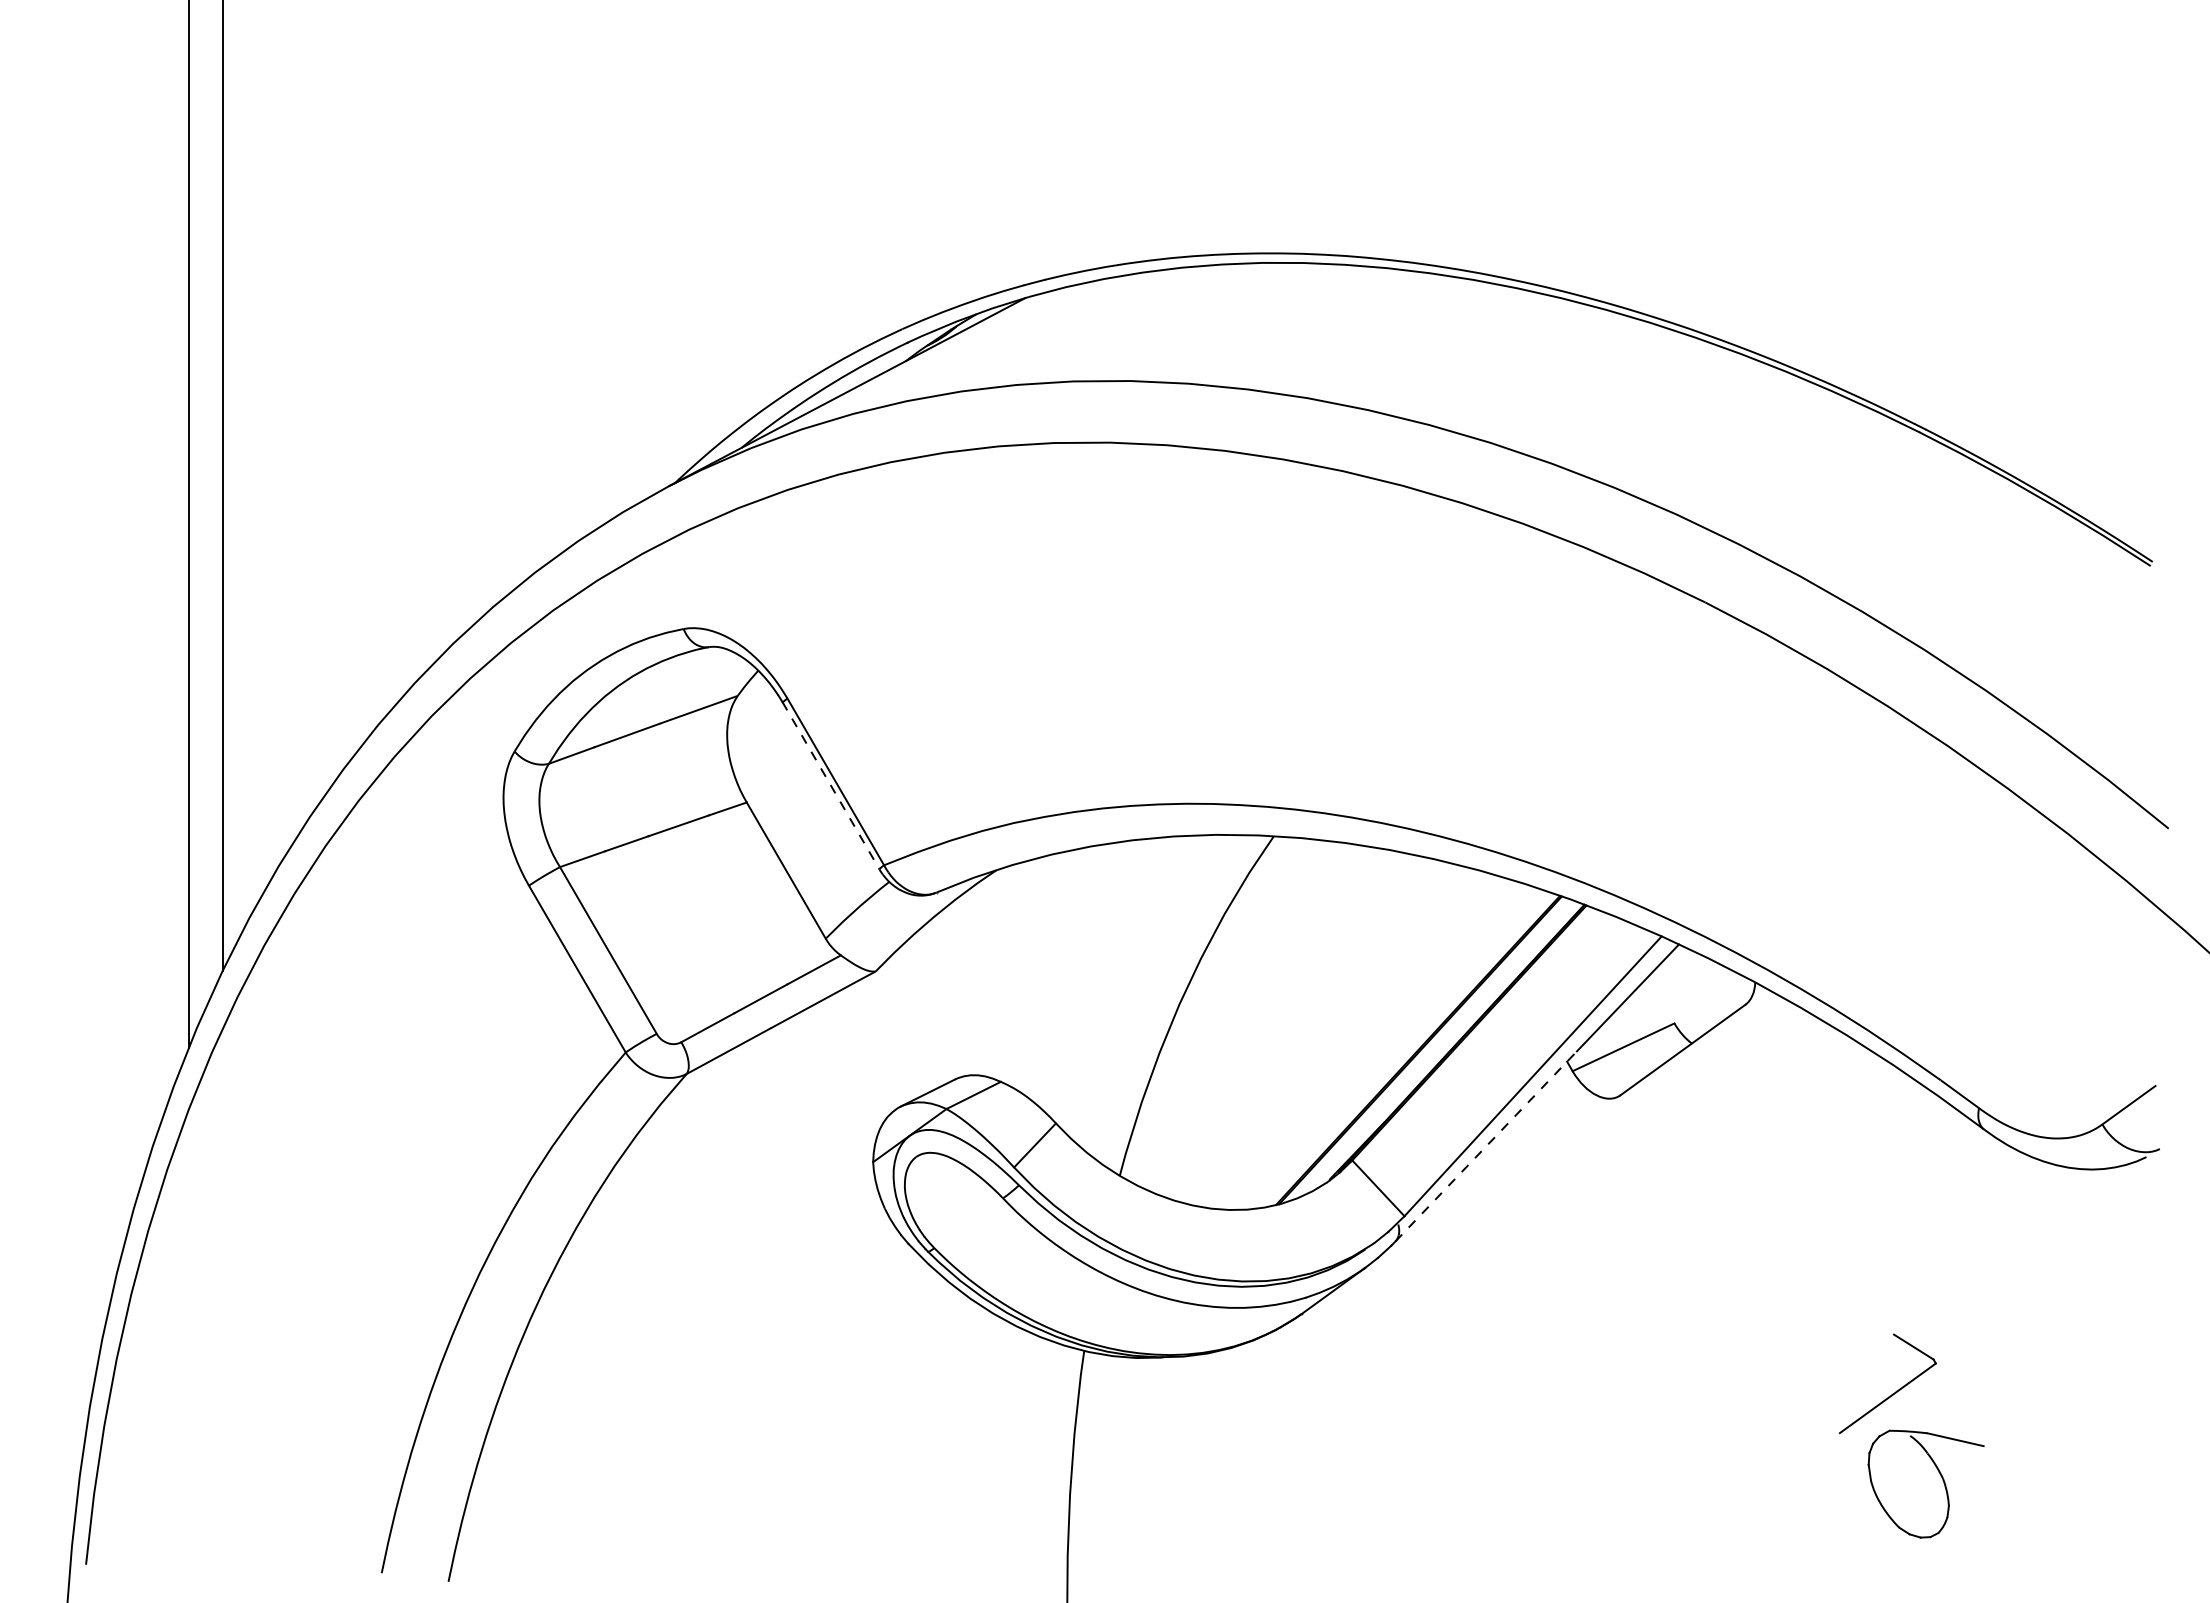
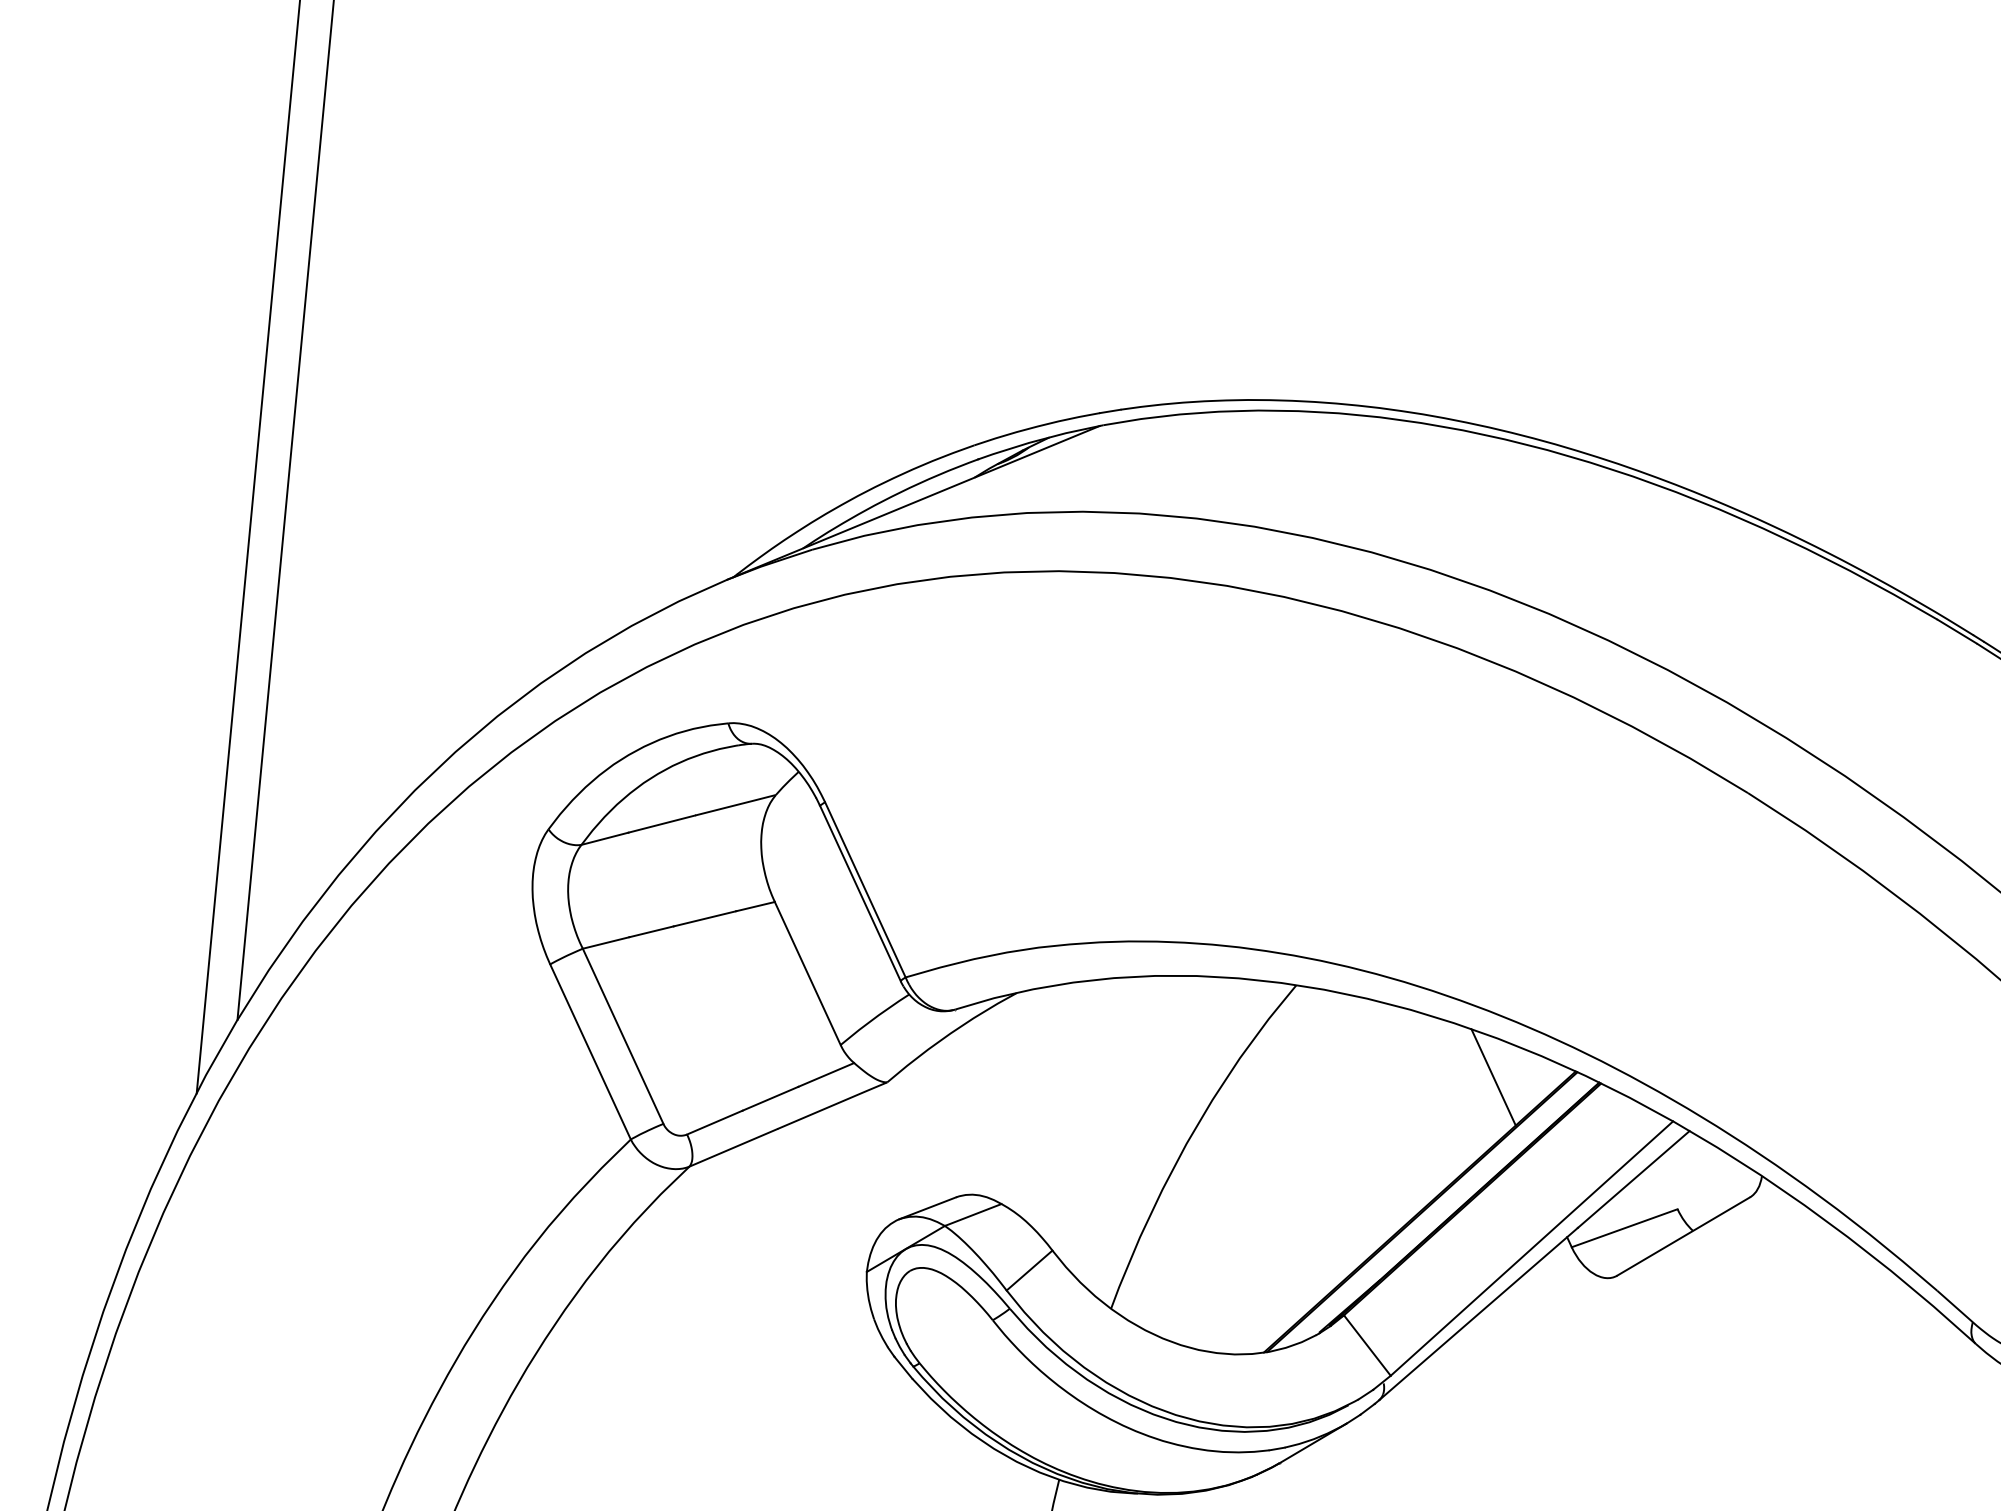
line: (831, 785) -> (860, 893), dashed -> solid
line: (1478, 909) -> (1493, 1077), added
line: (1486, 1146) -> (1478, 1314), dashed -> solid

